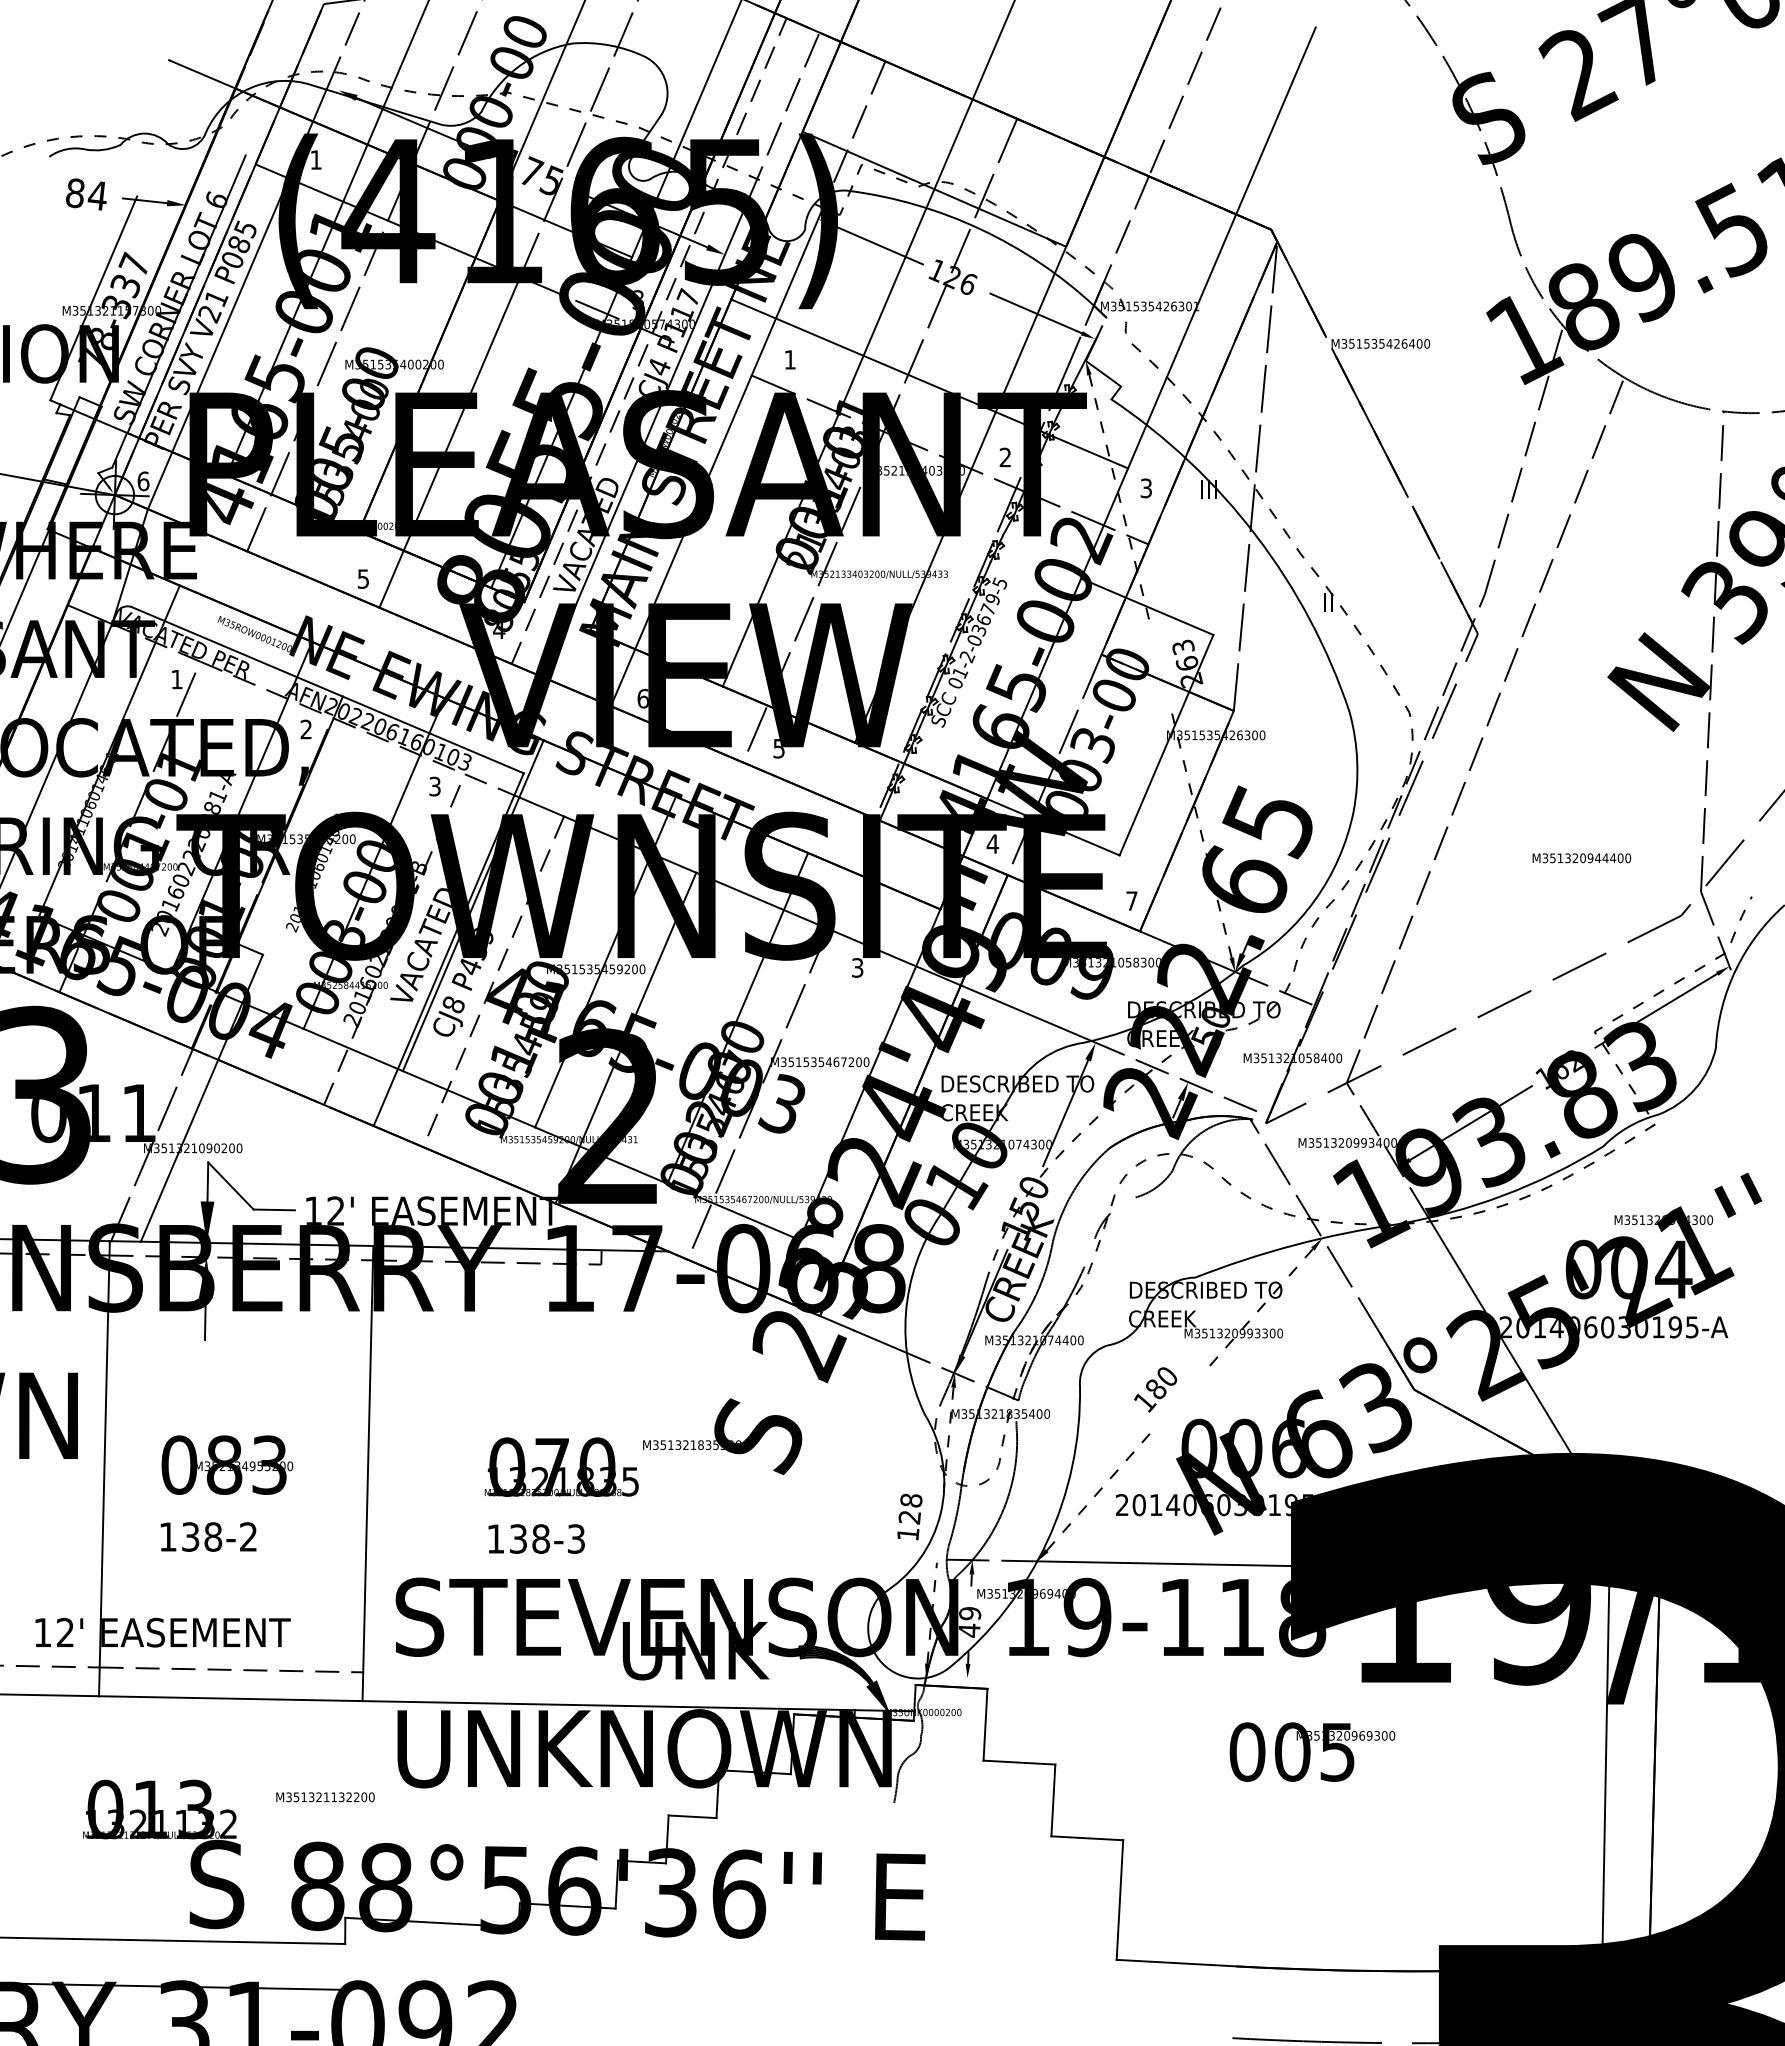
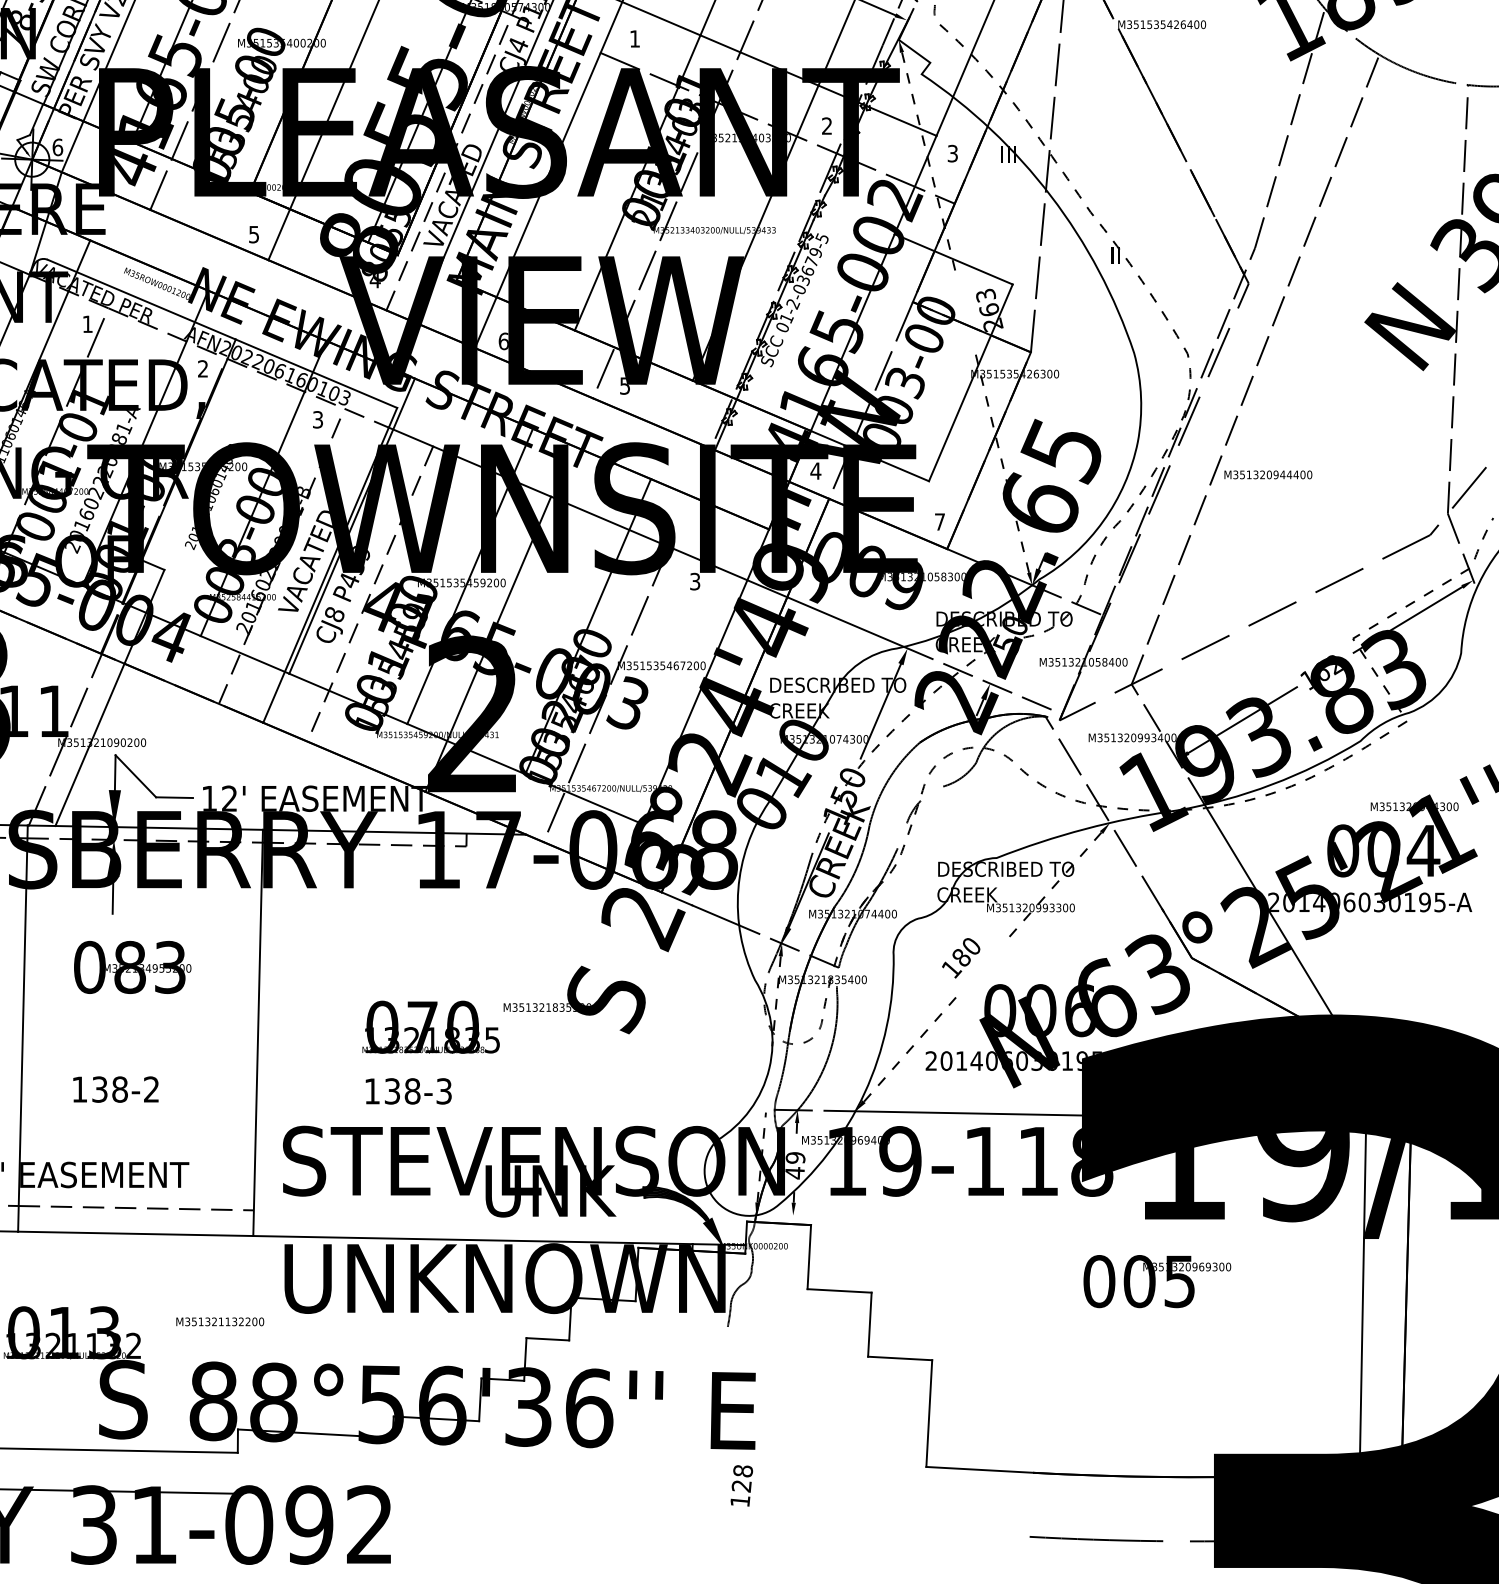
text: (1581, 858) -> (1268, 475), moved
text: (227, 1464) -> (132, 966), moved
text: (909, 1516) -> (741, 1485), moved
text: (1312, 1751) -> (1157, 1281), moved

